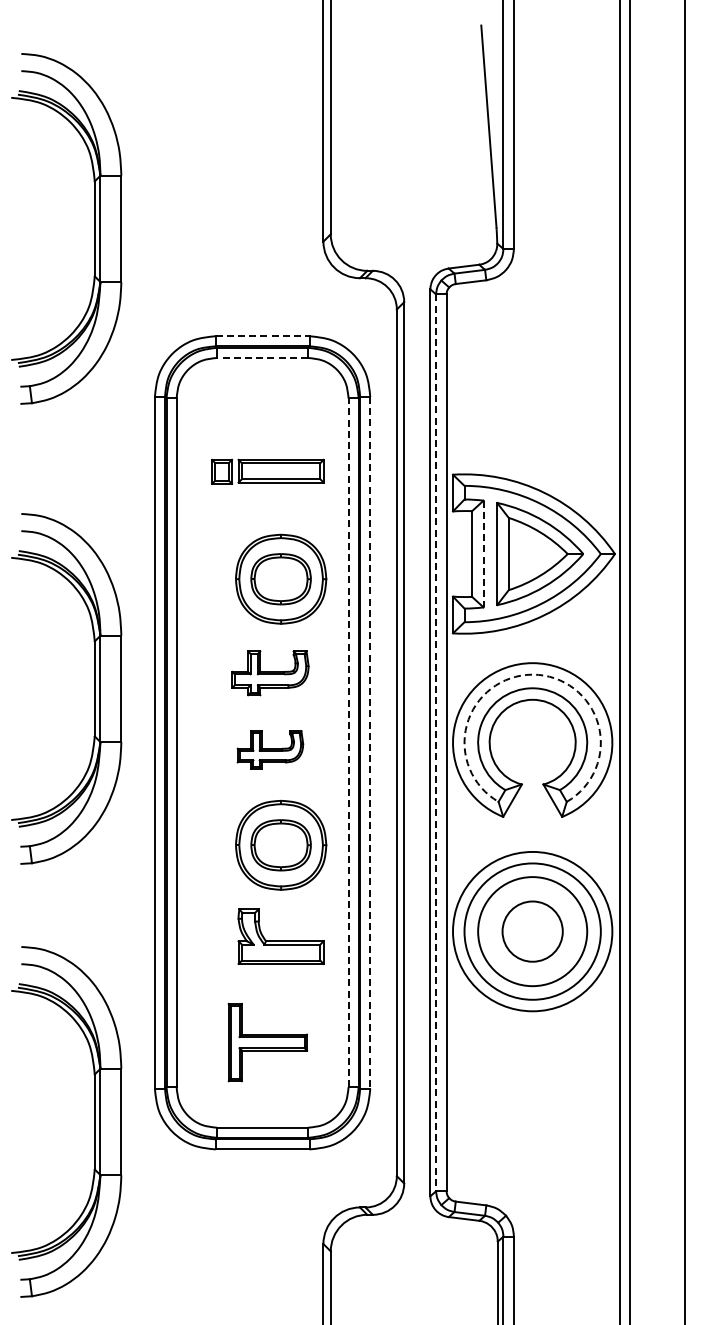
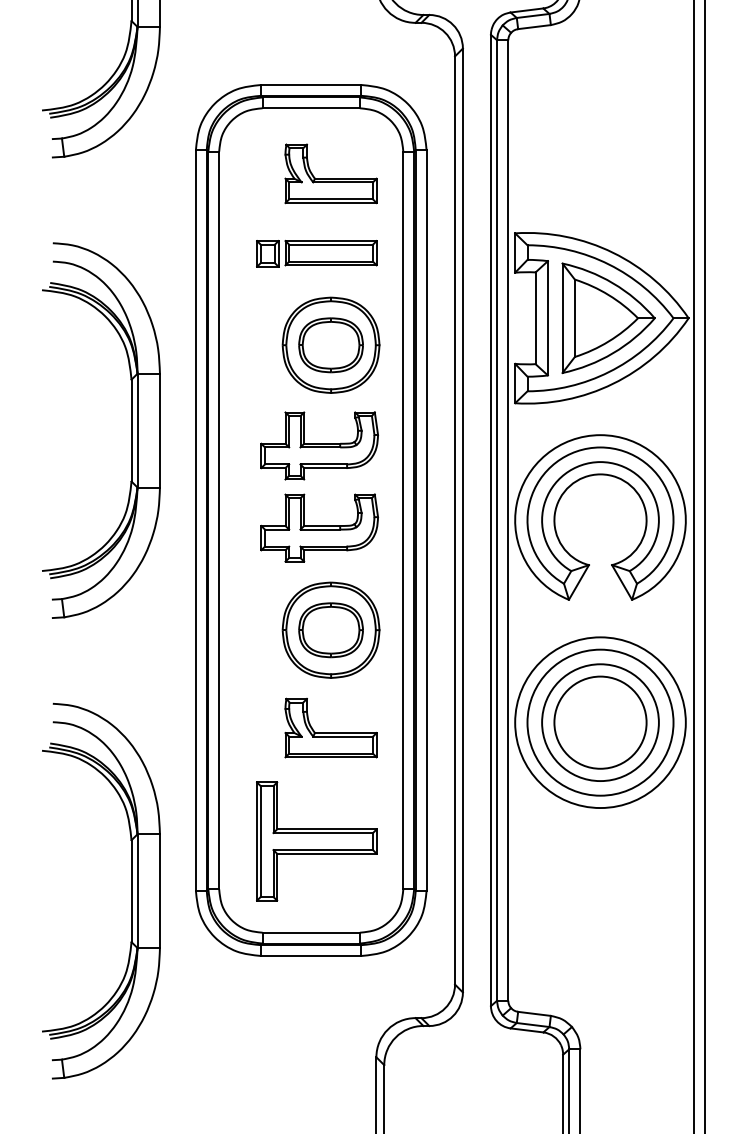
line: (262, 336) -> (311, 85), dashed -> solid
line: (262, 357) -> (311, 107), dashed -> solid
part: (280, 418) -> (330, 173), added
part: (267, 471) -> (316, 253), moved
line: (483, 554) -> (547, 318), dashed -> solid
part: (270, 673) -> (319, 446), size x1.43
arc: (532, 674) -> (600, 447), dashed -> solid
part: (94, 688) -> (131, 430), moved
line: (348, 742) -> (403, 520), dashed -> solid
line: (370, 742) -> (426, 520), dashed -> solid
line: (436, 743) -> (497, 521), dashed -> solid
part: (270, 749) -> (319, 527), size x1.67
circle: (532, 931) -> (600, 722), size x1.43
part: (267, 1042) -> (316, 841), size x1.43
part: (94, 1121) -> (131, 890), moved

